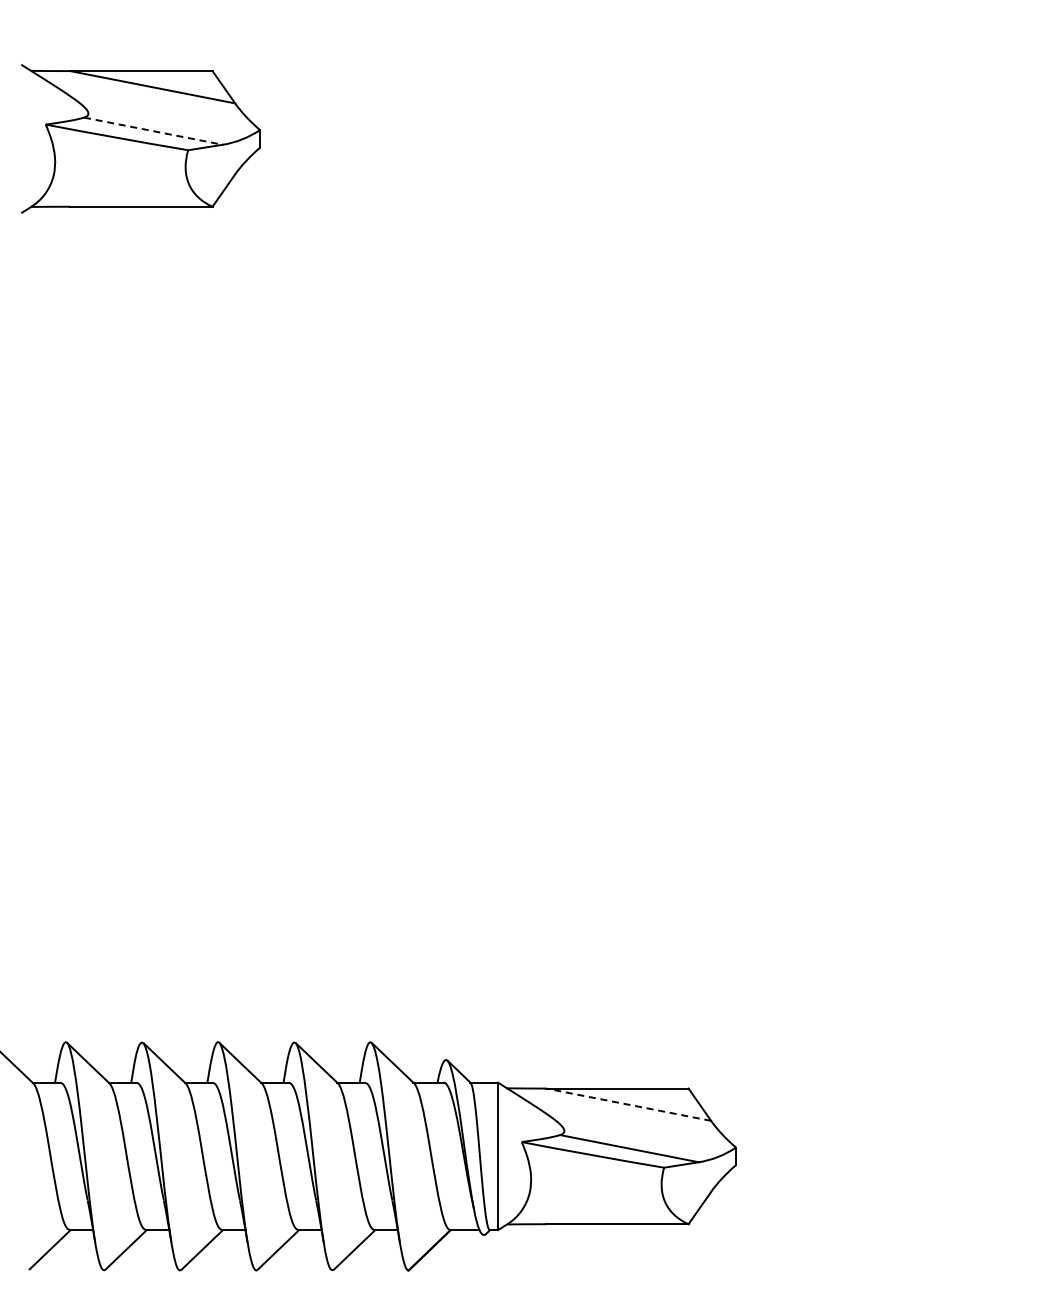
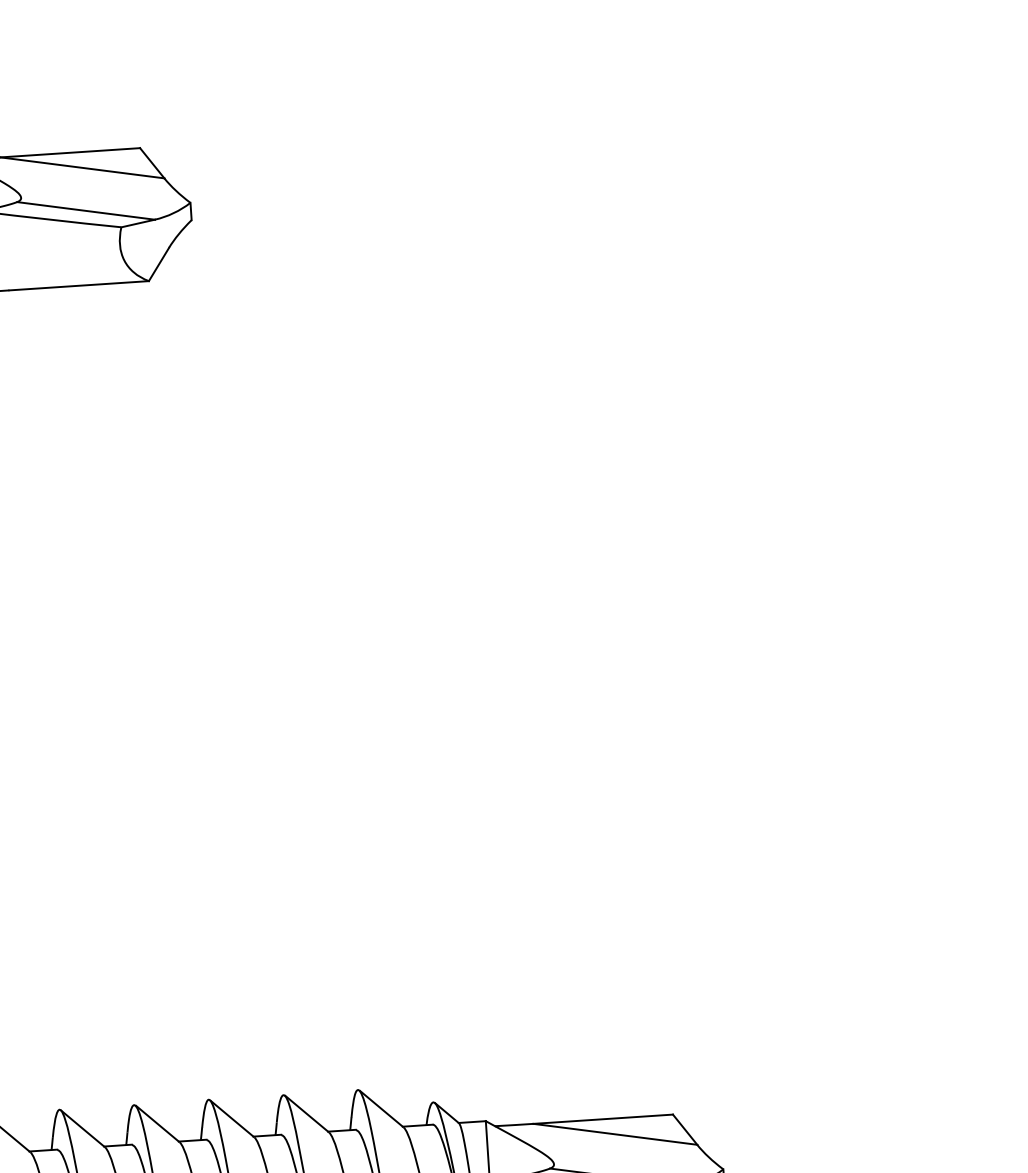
line: (153, 131) -> (86, 211), dashed -> solid
line: (628, 1104) -> (615, 1134), dashed -> solid

